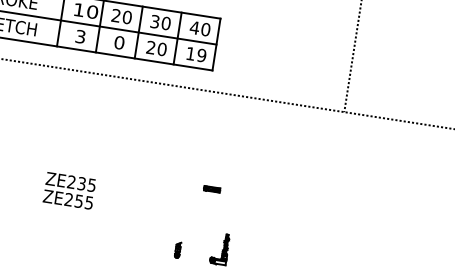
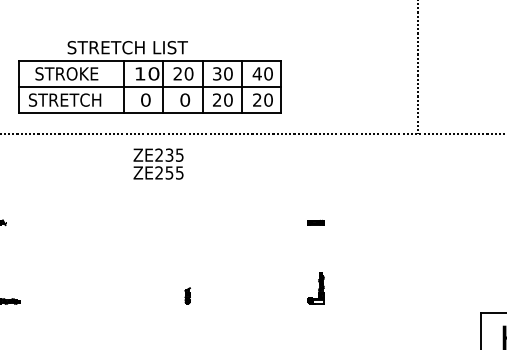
text: (80, 36) -> (145, 99), 3 -> 0
text: (195, 54) -> (262, 99), 19 -> 20
part: (211, 188) -> (315, 222), moved
text: (69, 190) -> (158, 163), moved
part: (177, 249) -> (187, 295), moved

